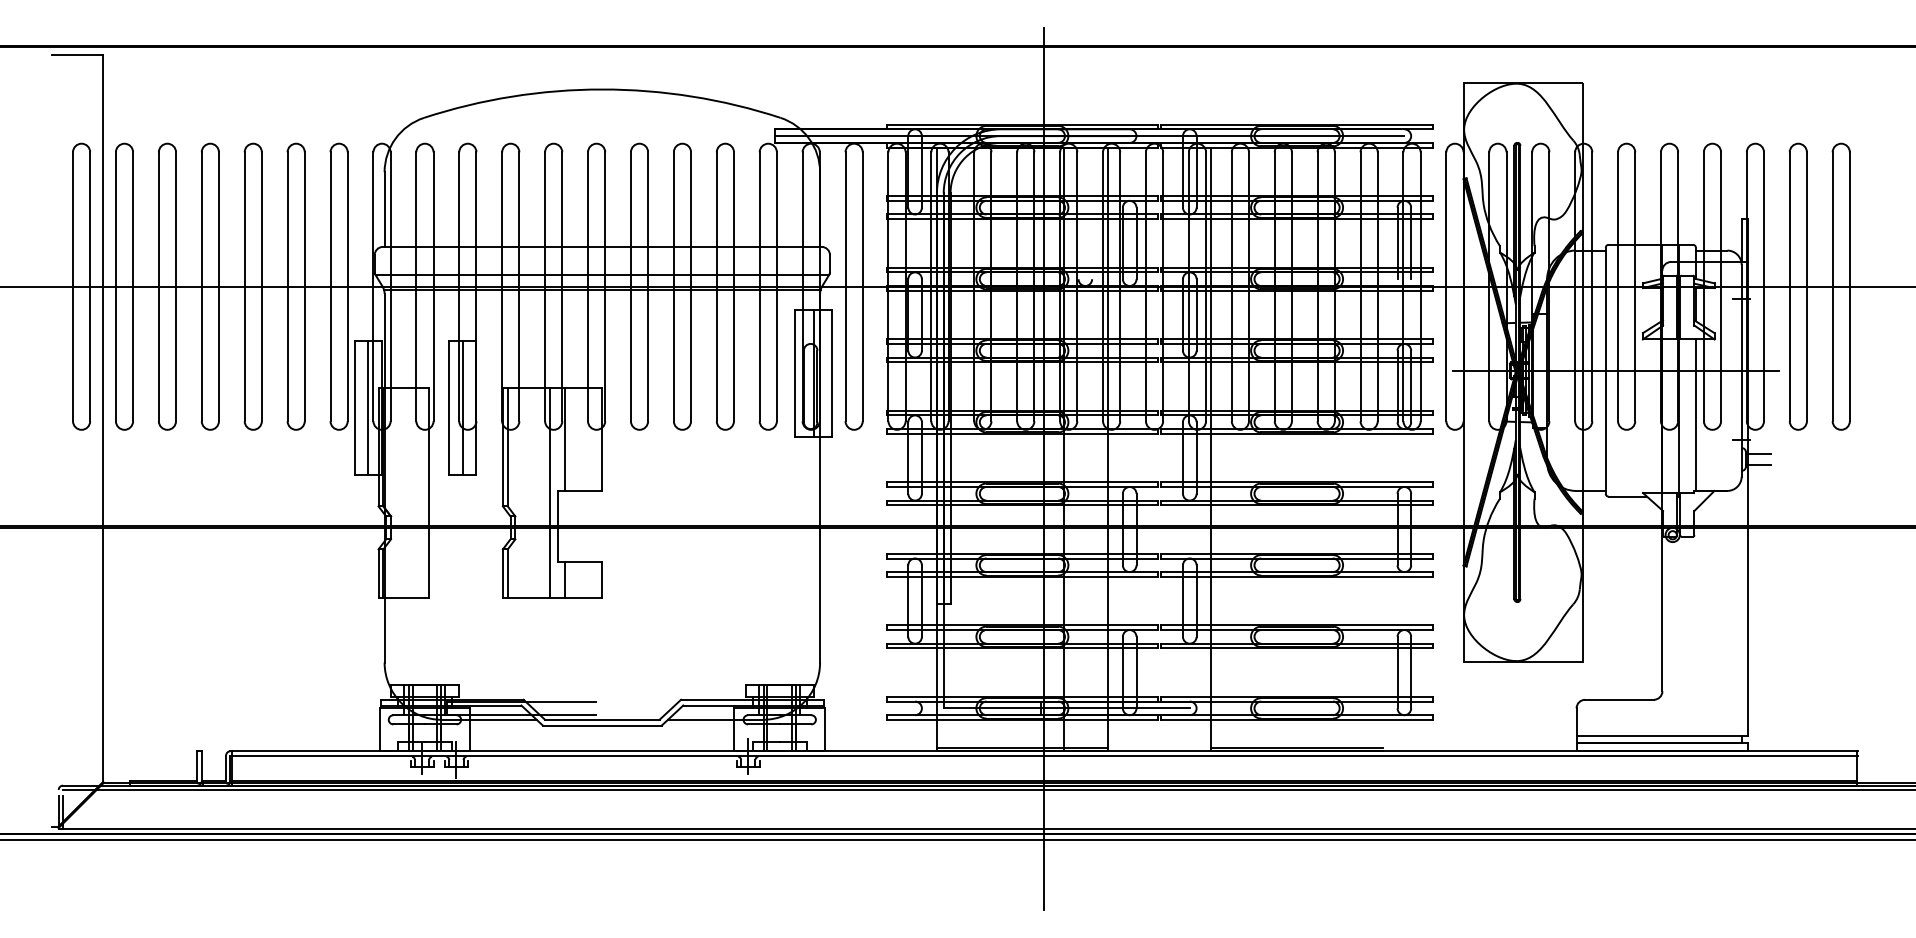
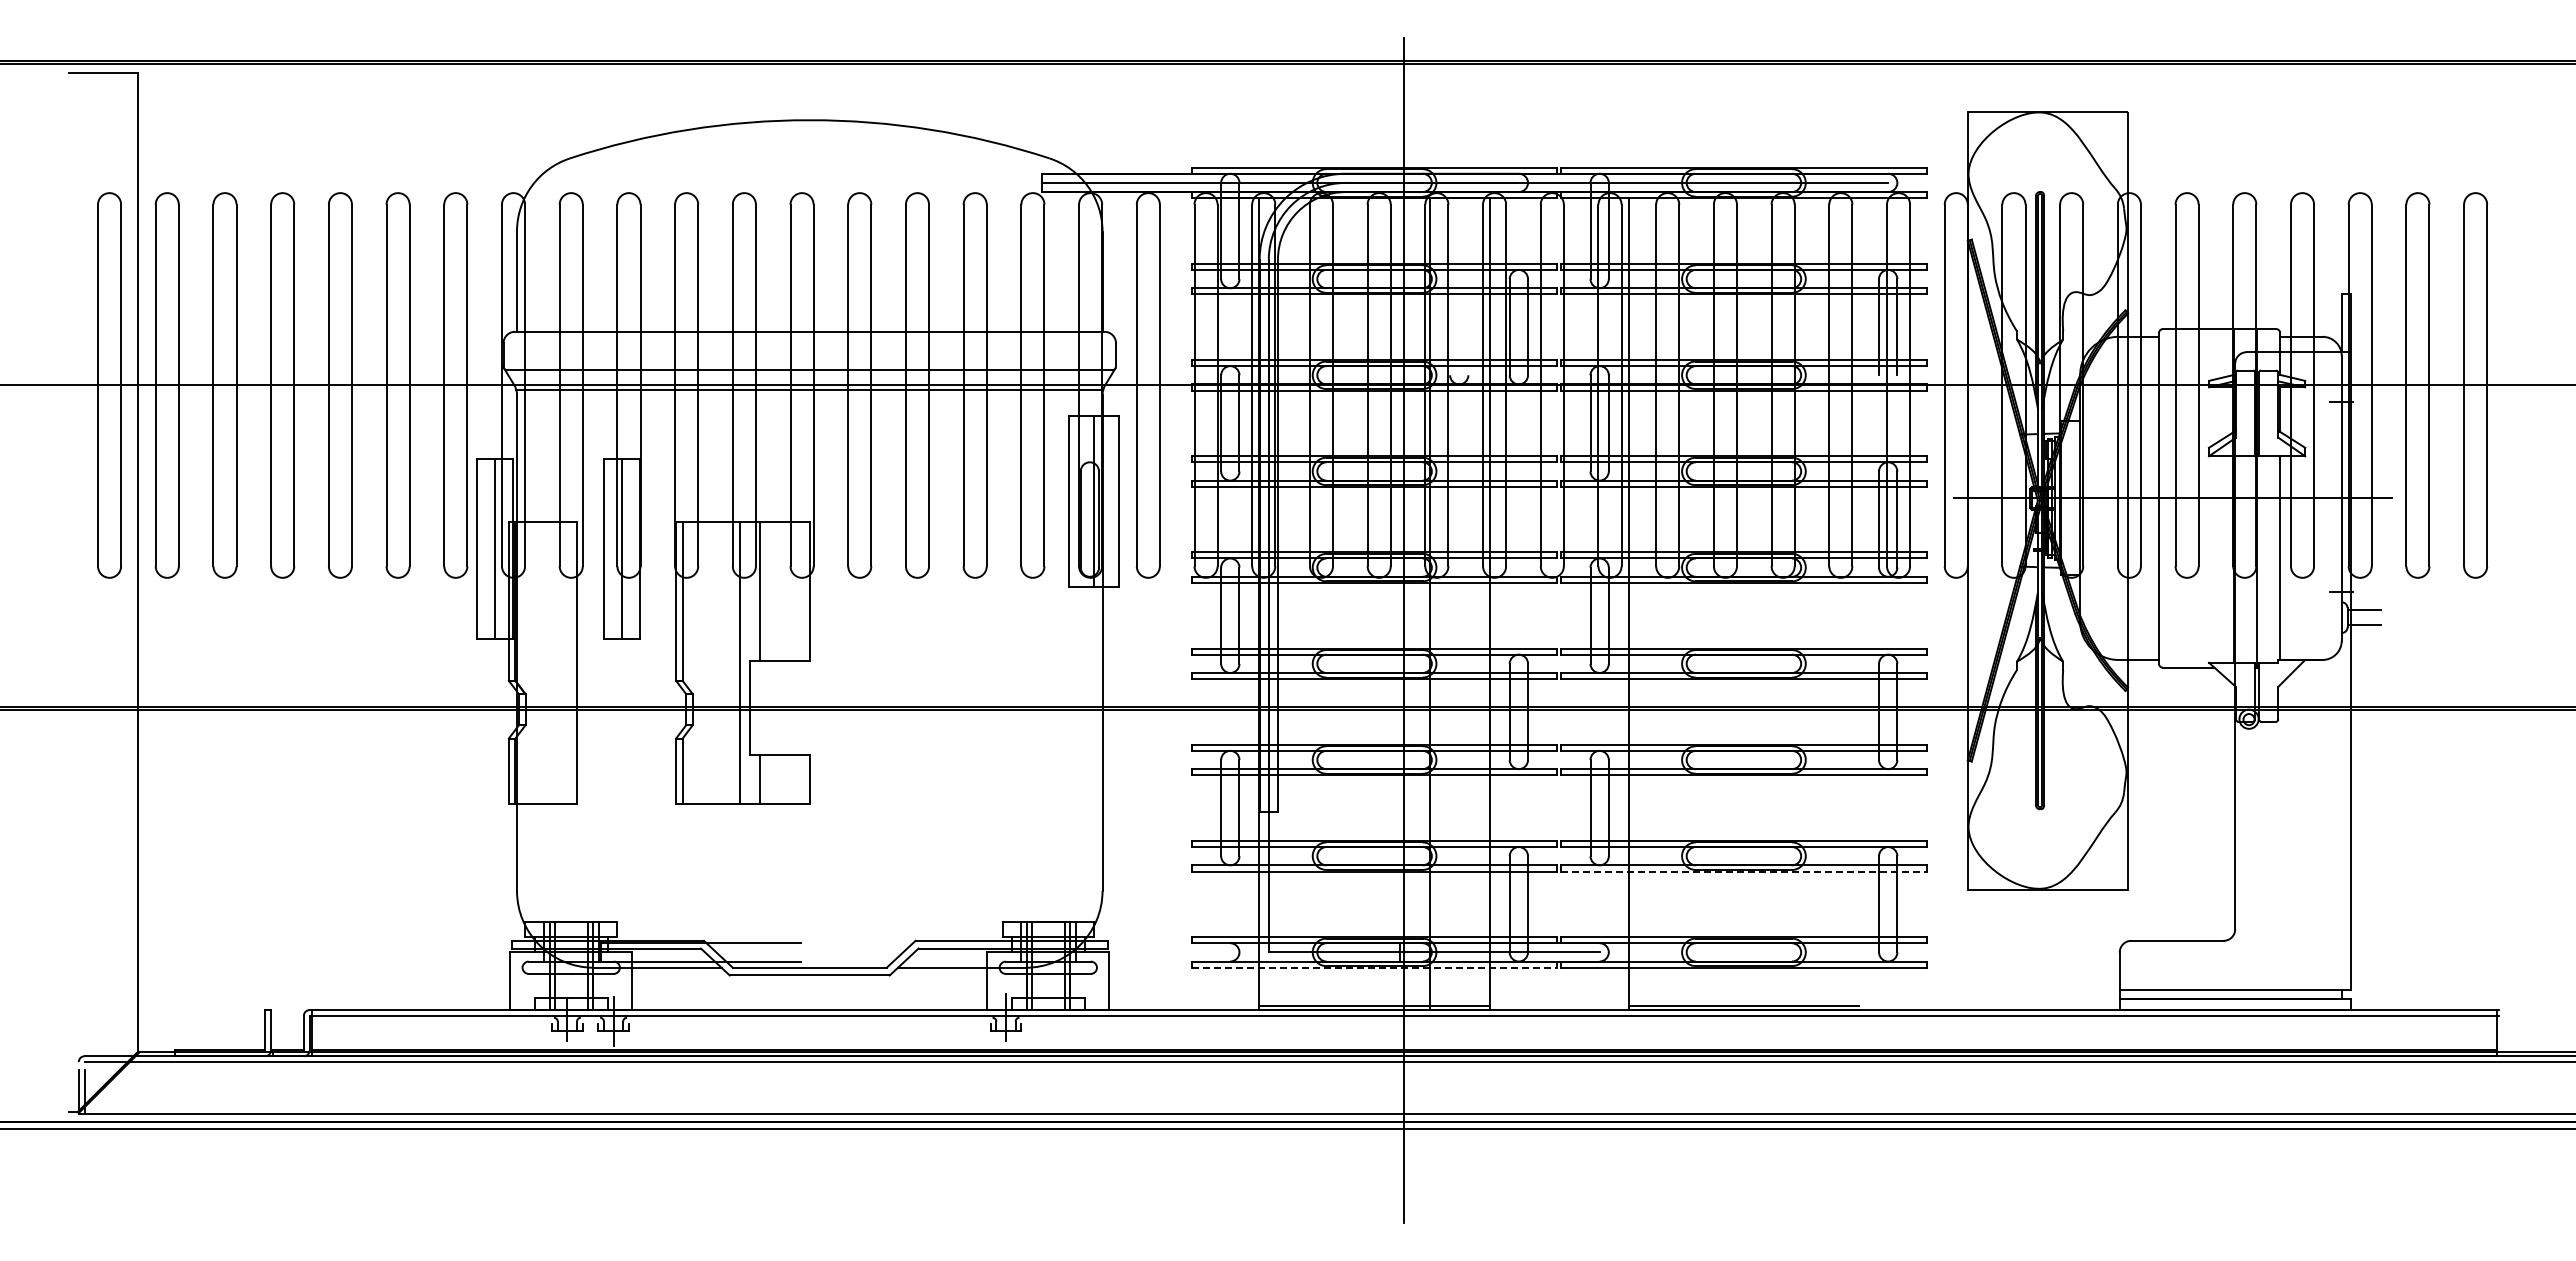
line: (1296, 648) -> (1743, 871), solid -> dashed
line: (1022, 719) -> (1374, 967), solid -> dashed

